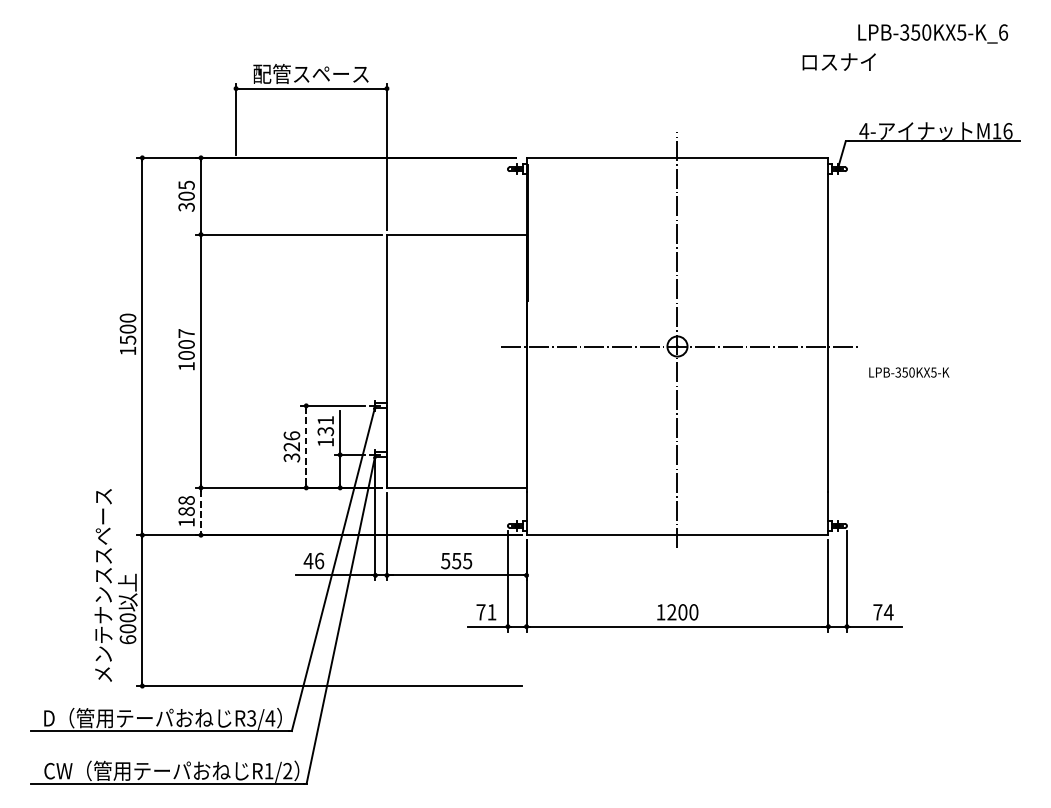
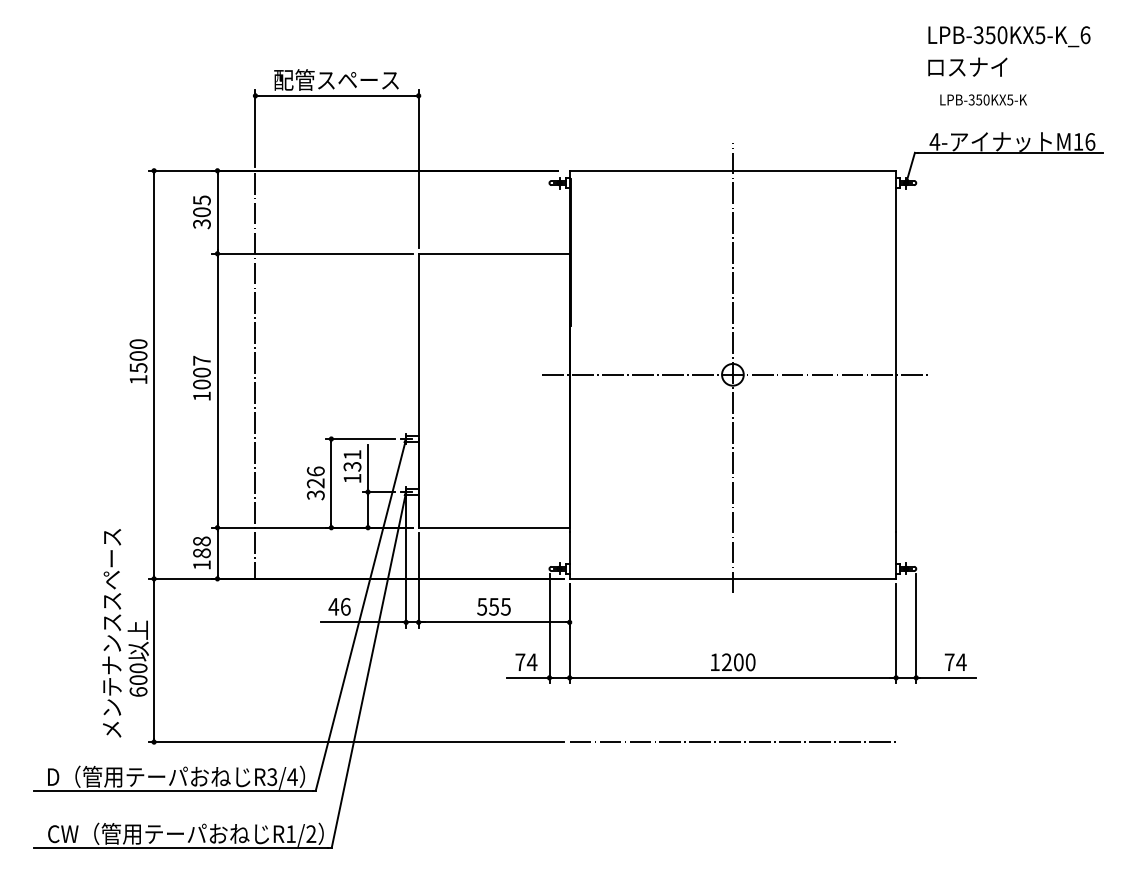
text: (838, 61) -> (967, 66), moved
line: (236, 346) -> (255, 374), added
text: (909, 372) -> (983, 99), moved
line: (306, 446) -> (331, 482), dashed -> solid
line: (201, 511) -> (217, 553), dashed -> solid
text: (491, 611) -> (531, 661), 71 -> 74
line: (677, 686) -> (732, 742), added

